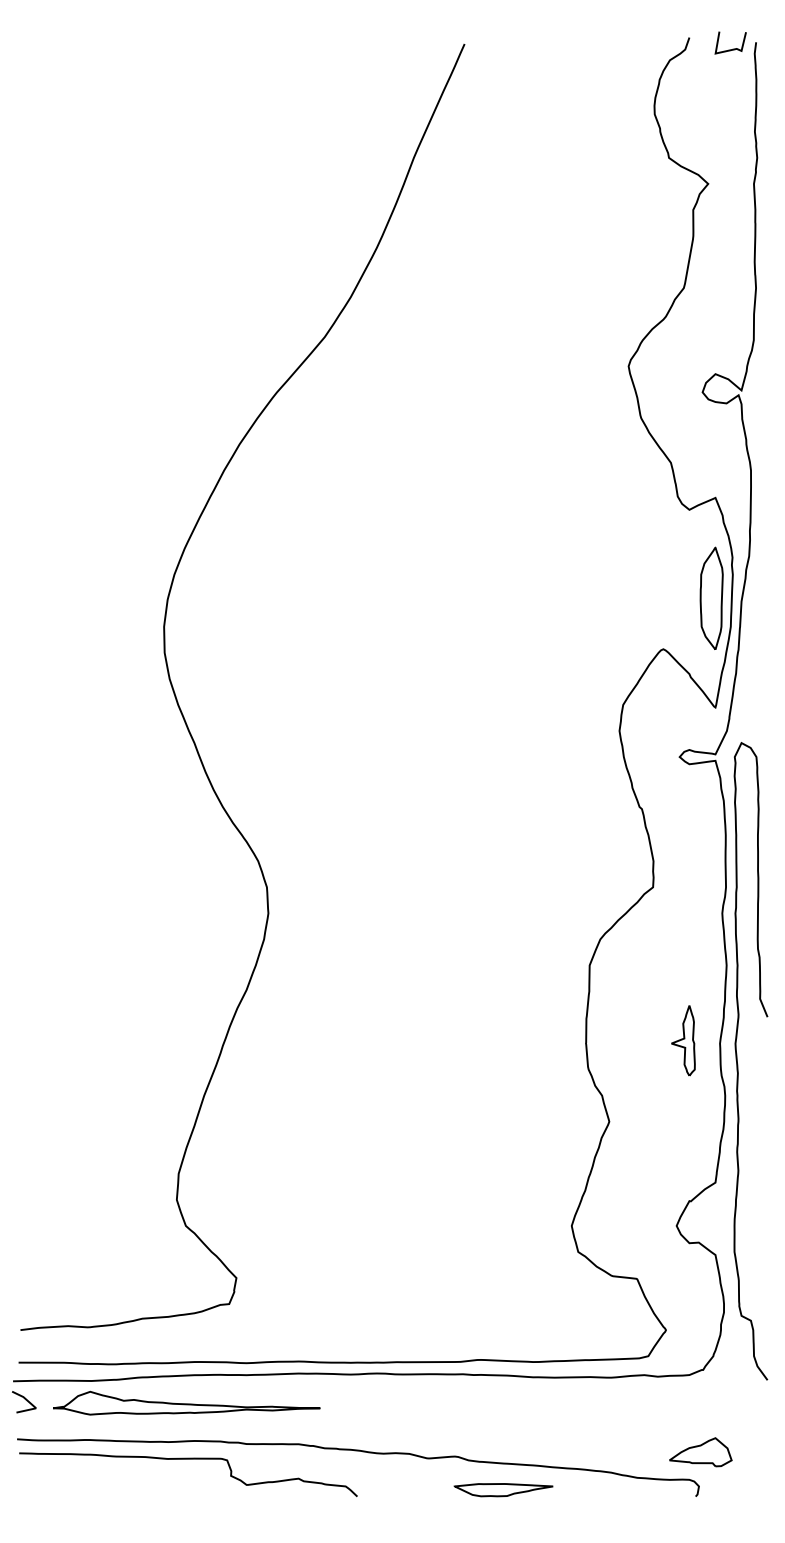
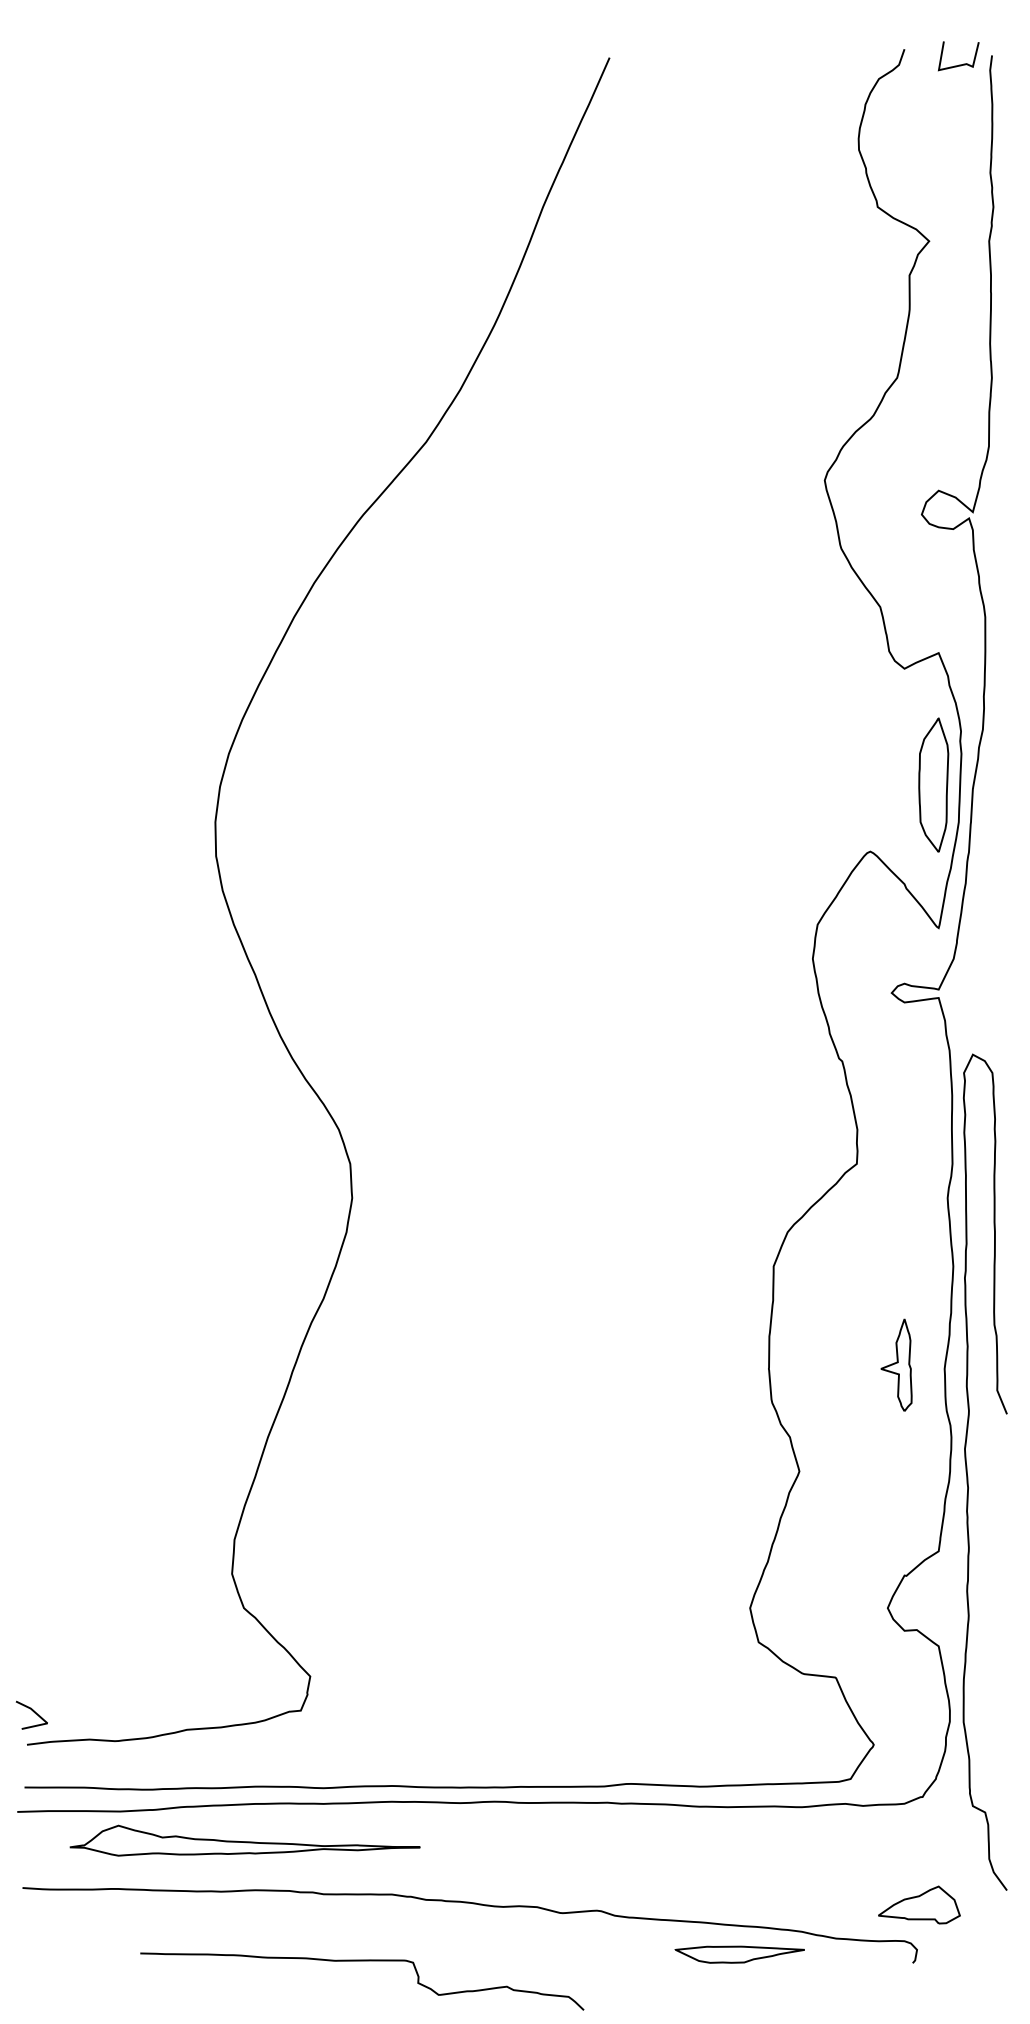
curve: (738, 1064) -> (968, 1476), moved
line: (25, 1400) -> (33, 1712), moved
curve: (188, 1459) -> (362, 1961), moved
part: (503, 1489) -> (739, 1954), moved

